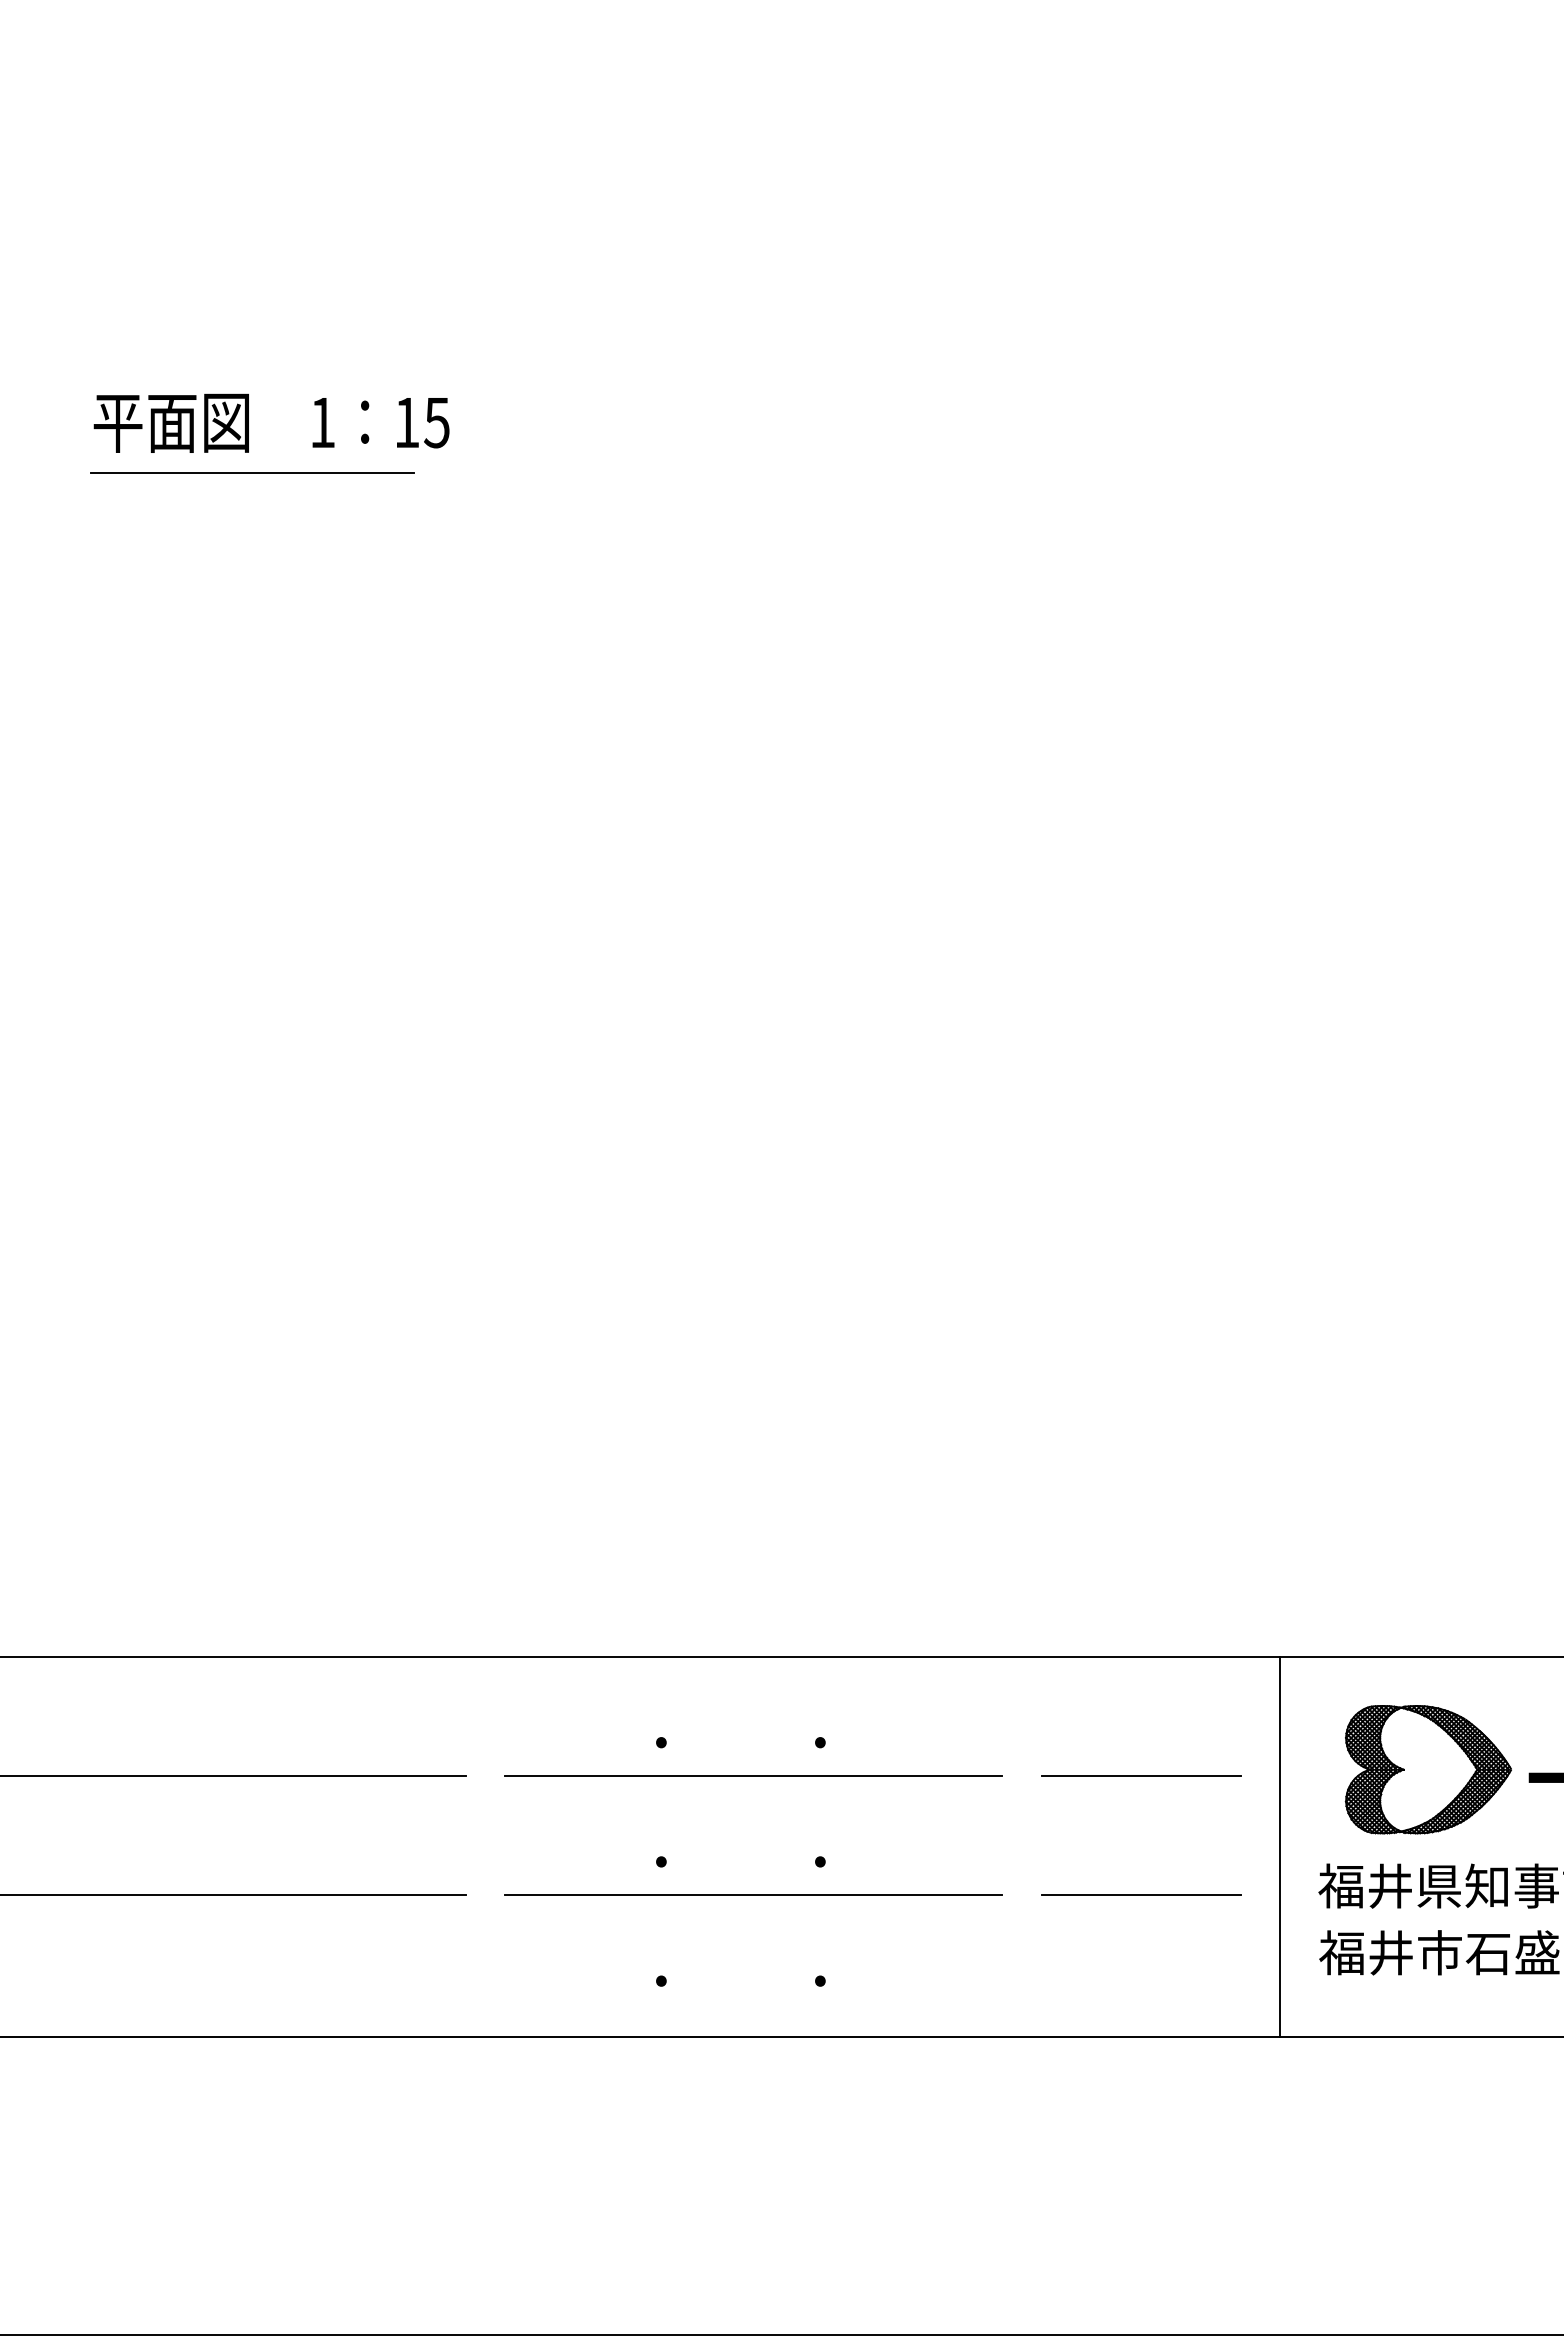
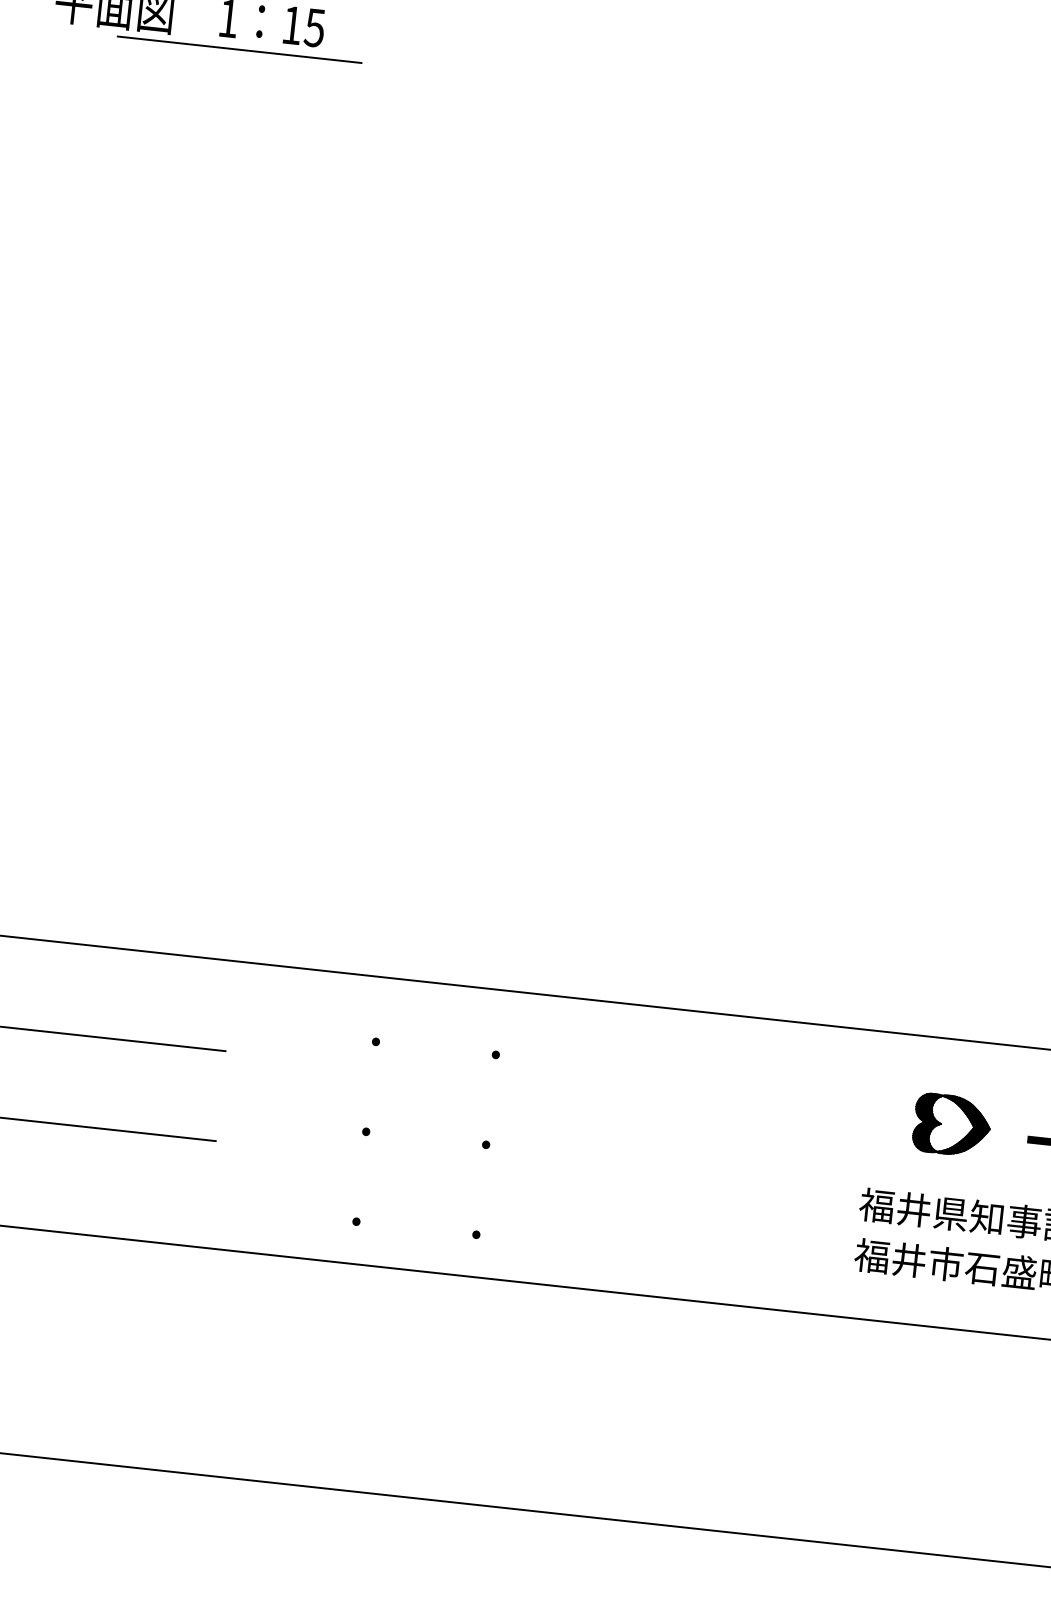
line: (252, 472) -> (239, 49), moved
part: (1427, 1769) -> (951, 1124), size x0.6
line: (753, 1776) -> (442, 1074), removed
line: (1140, 1776) -> (734, 1106), removed
line: (1280, 1846) -> (834, 1170), removed
line: (753, 1894) -> (433, 1163), removed
line: (1140, 1895) -> (724, 1196), removed

